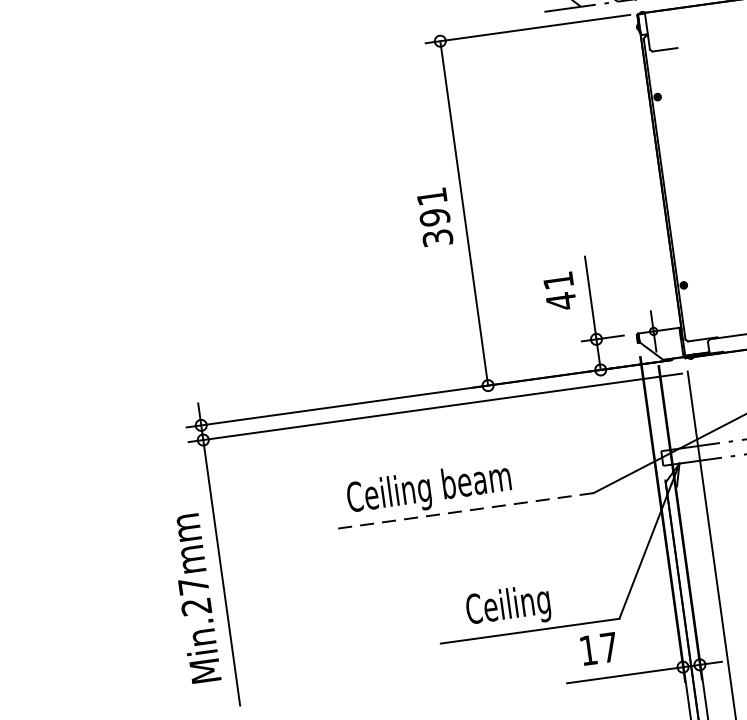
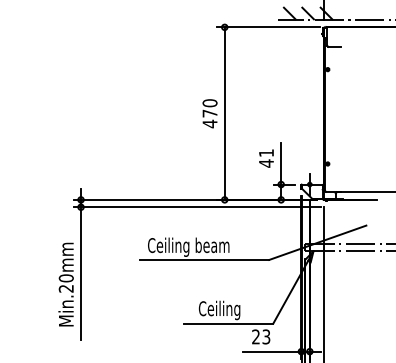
text: (433, 217) -> (209, 113), 391 -> 470
line: (464, 510) -> (204, 259), dashed -> solid
text: (192, 586) -> (65, 278), Min.27mm -> Min.20mm
text: (599, 648) -> (261, 336), 17 -> 23

